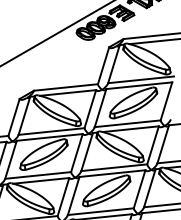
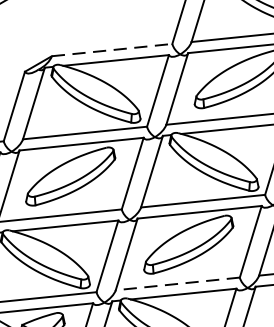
line: (66, 87) -> (113, 50), solid -> dashed
line: (100, 211) -> (177, 283), solid -> dashed

